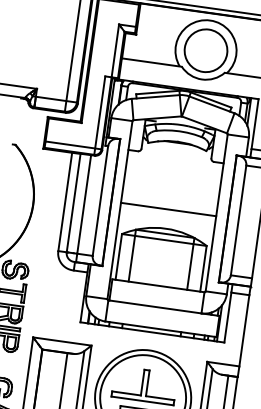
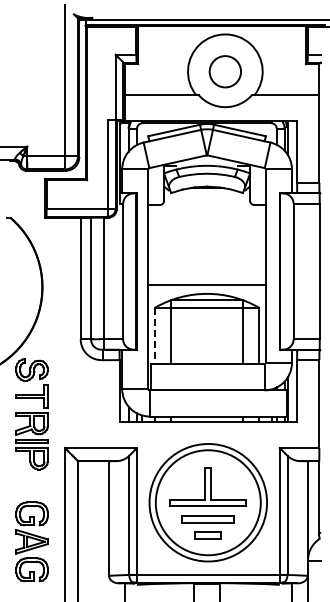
circle: (206, 50) -> (225, 71), size x0.6
line: (168, 209) -> (206, 285), moved
line: (118, 257) -> (154, 336), solid -> dashed

